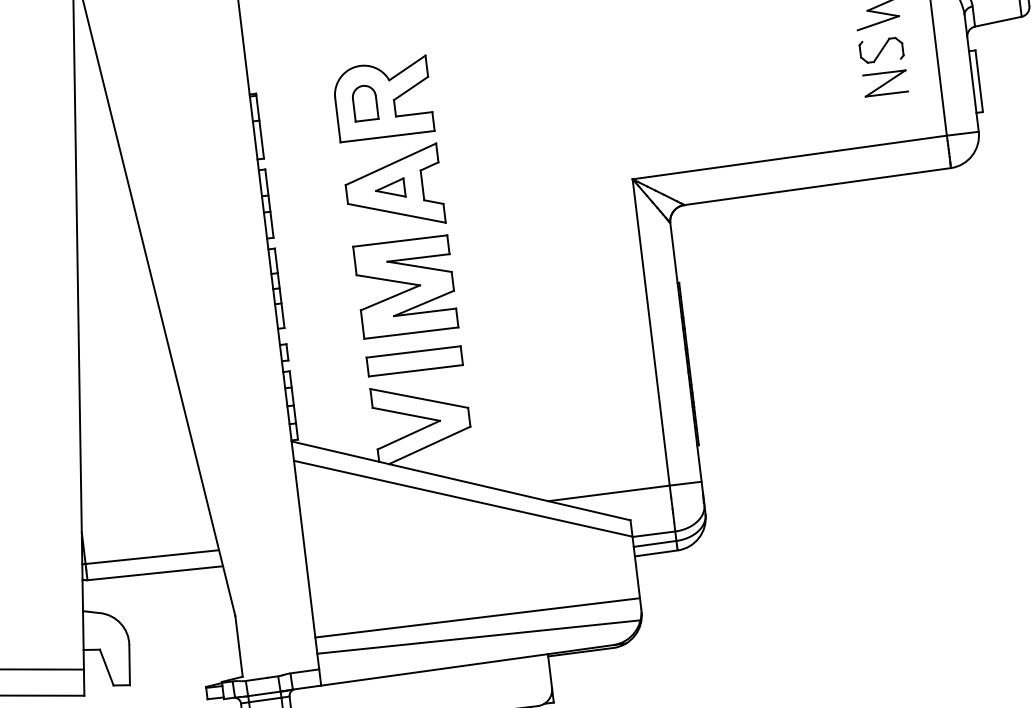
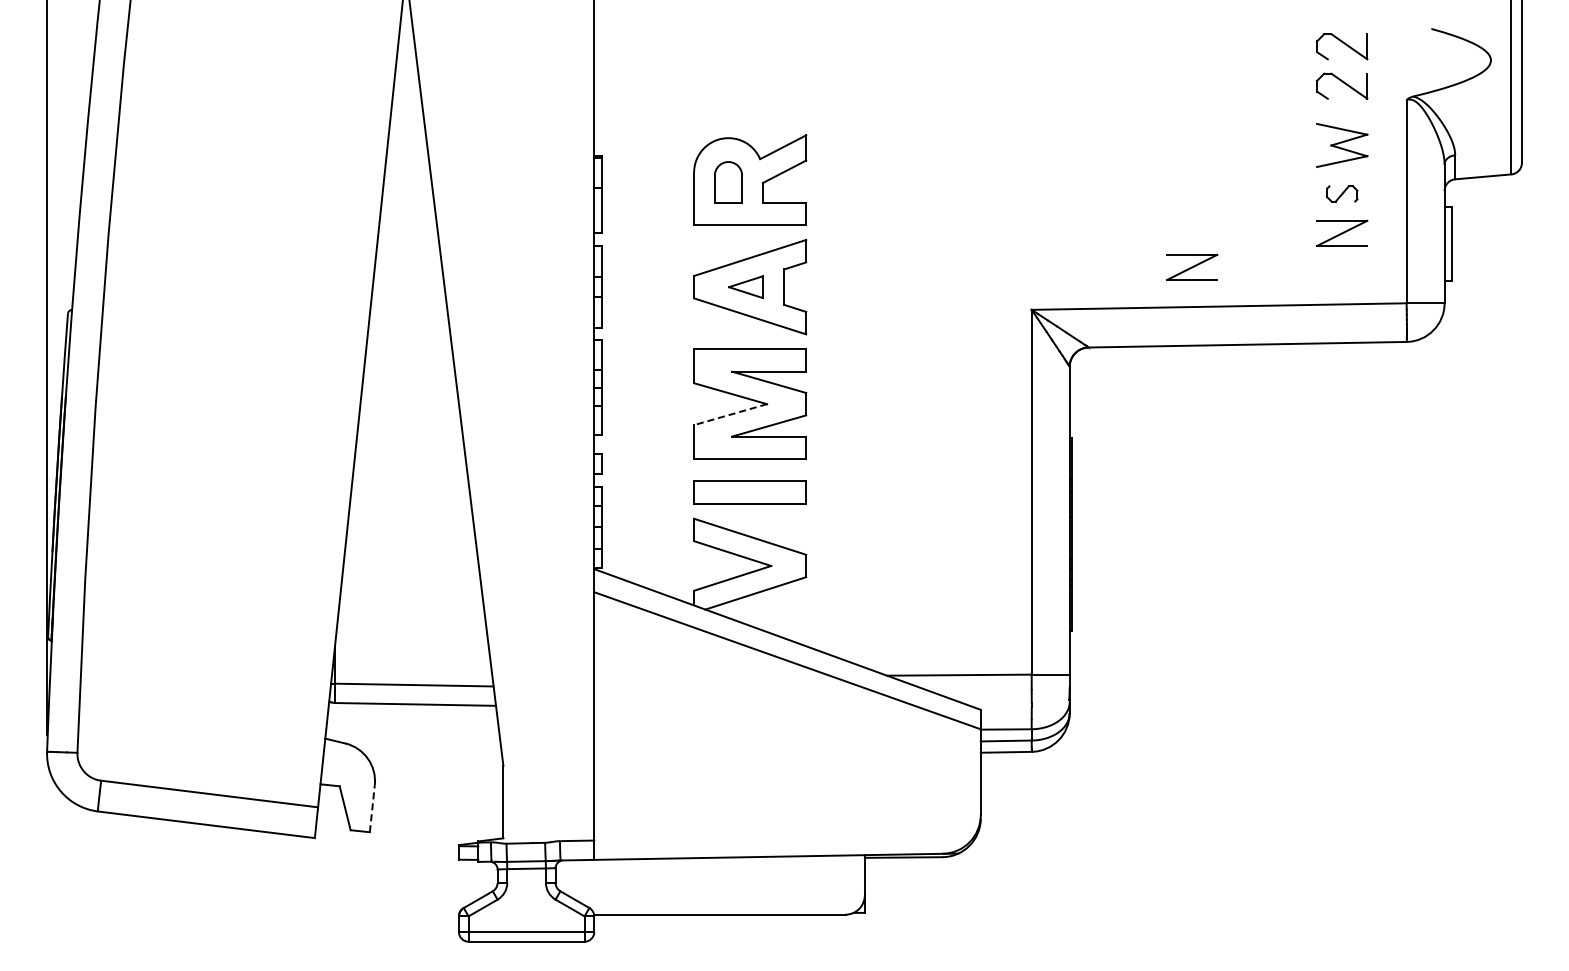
part: (881, 49) -> (1342, 193), size x0.6
part: (763, 126) -> (1192, 266), added
line: (390, 297) -> (730, 414), solid -> dashed
line: (477, 617) -> (787, 802), removed
line: (479, 636) -> (786, 824), removed
line: (129, 665) -> (372, 808), solid -> dashed

